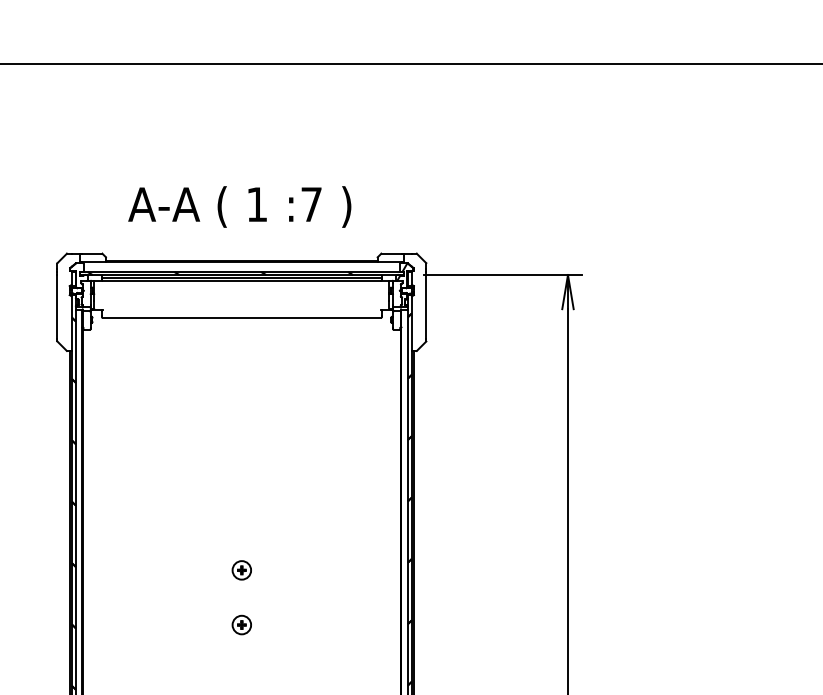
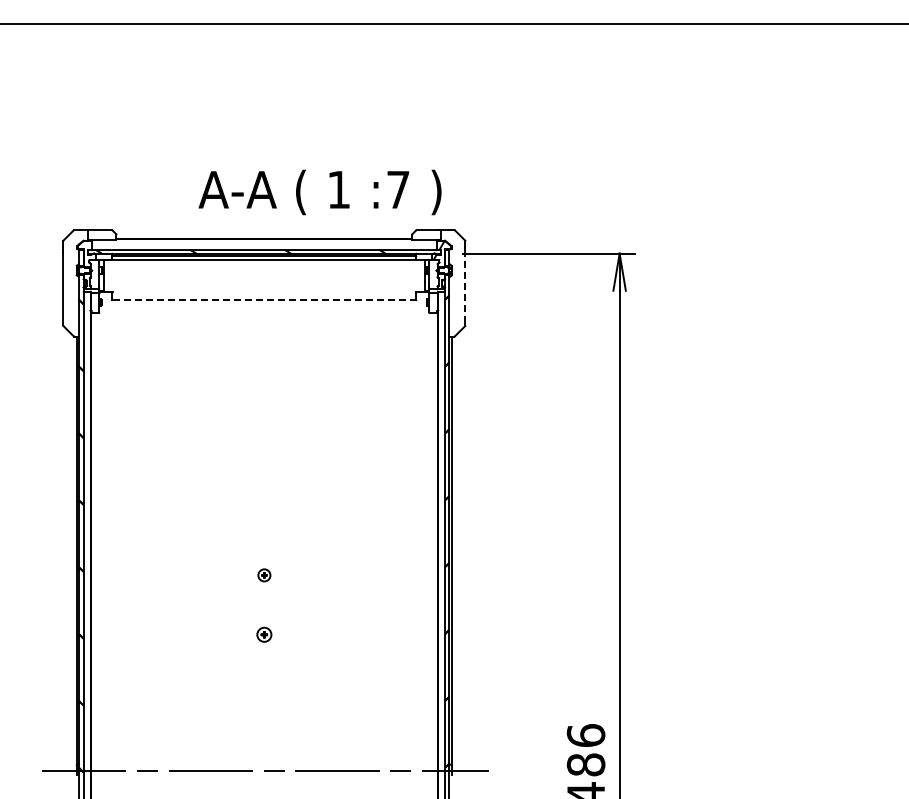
text: (239, 207) -> (319, 192), moved
line: (426, 306) -> (465, 287), solid -> dashed
line: (242, 318) -> (264, 300), solid -> dashed
part: (242, 570) -> (264, 575), size x0.6
part: (242, 624) -> (264, 634), size x0.7

